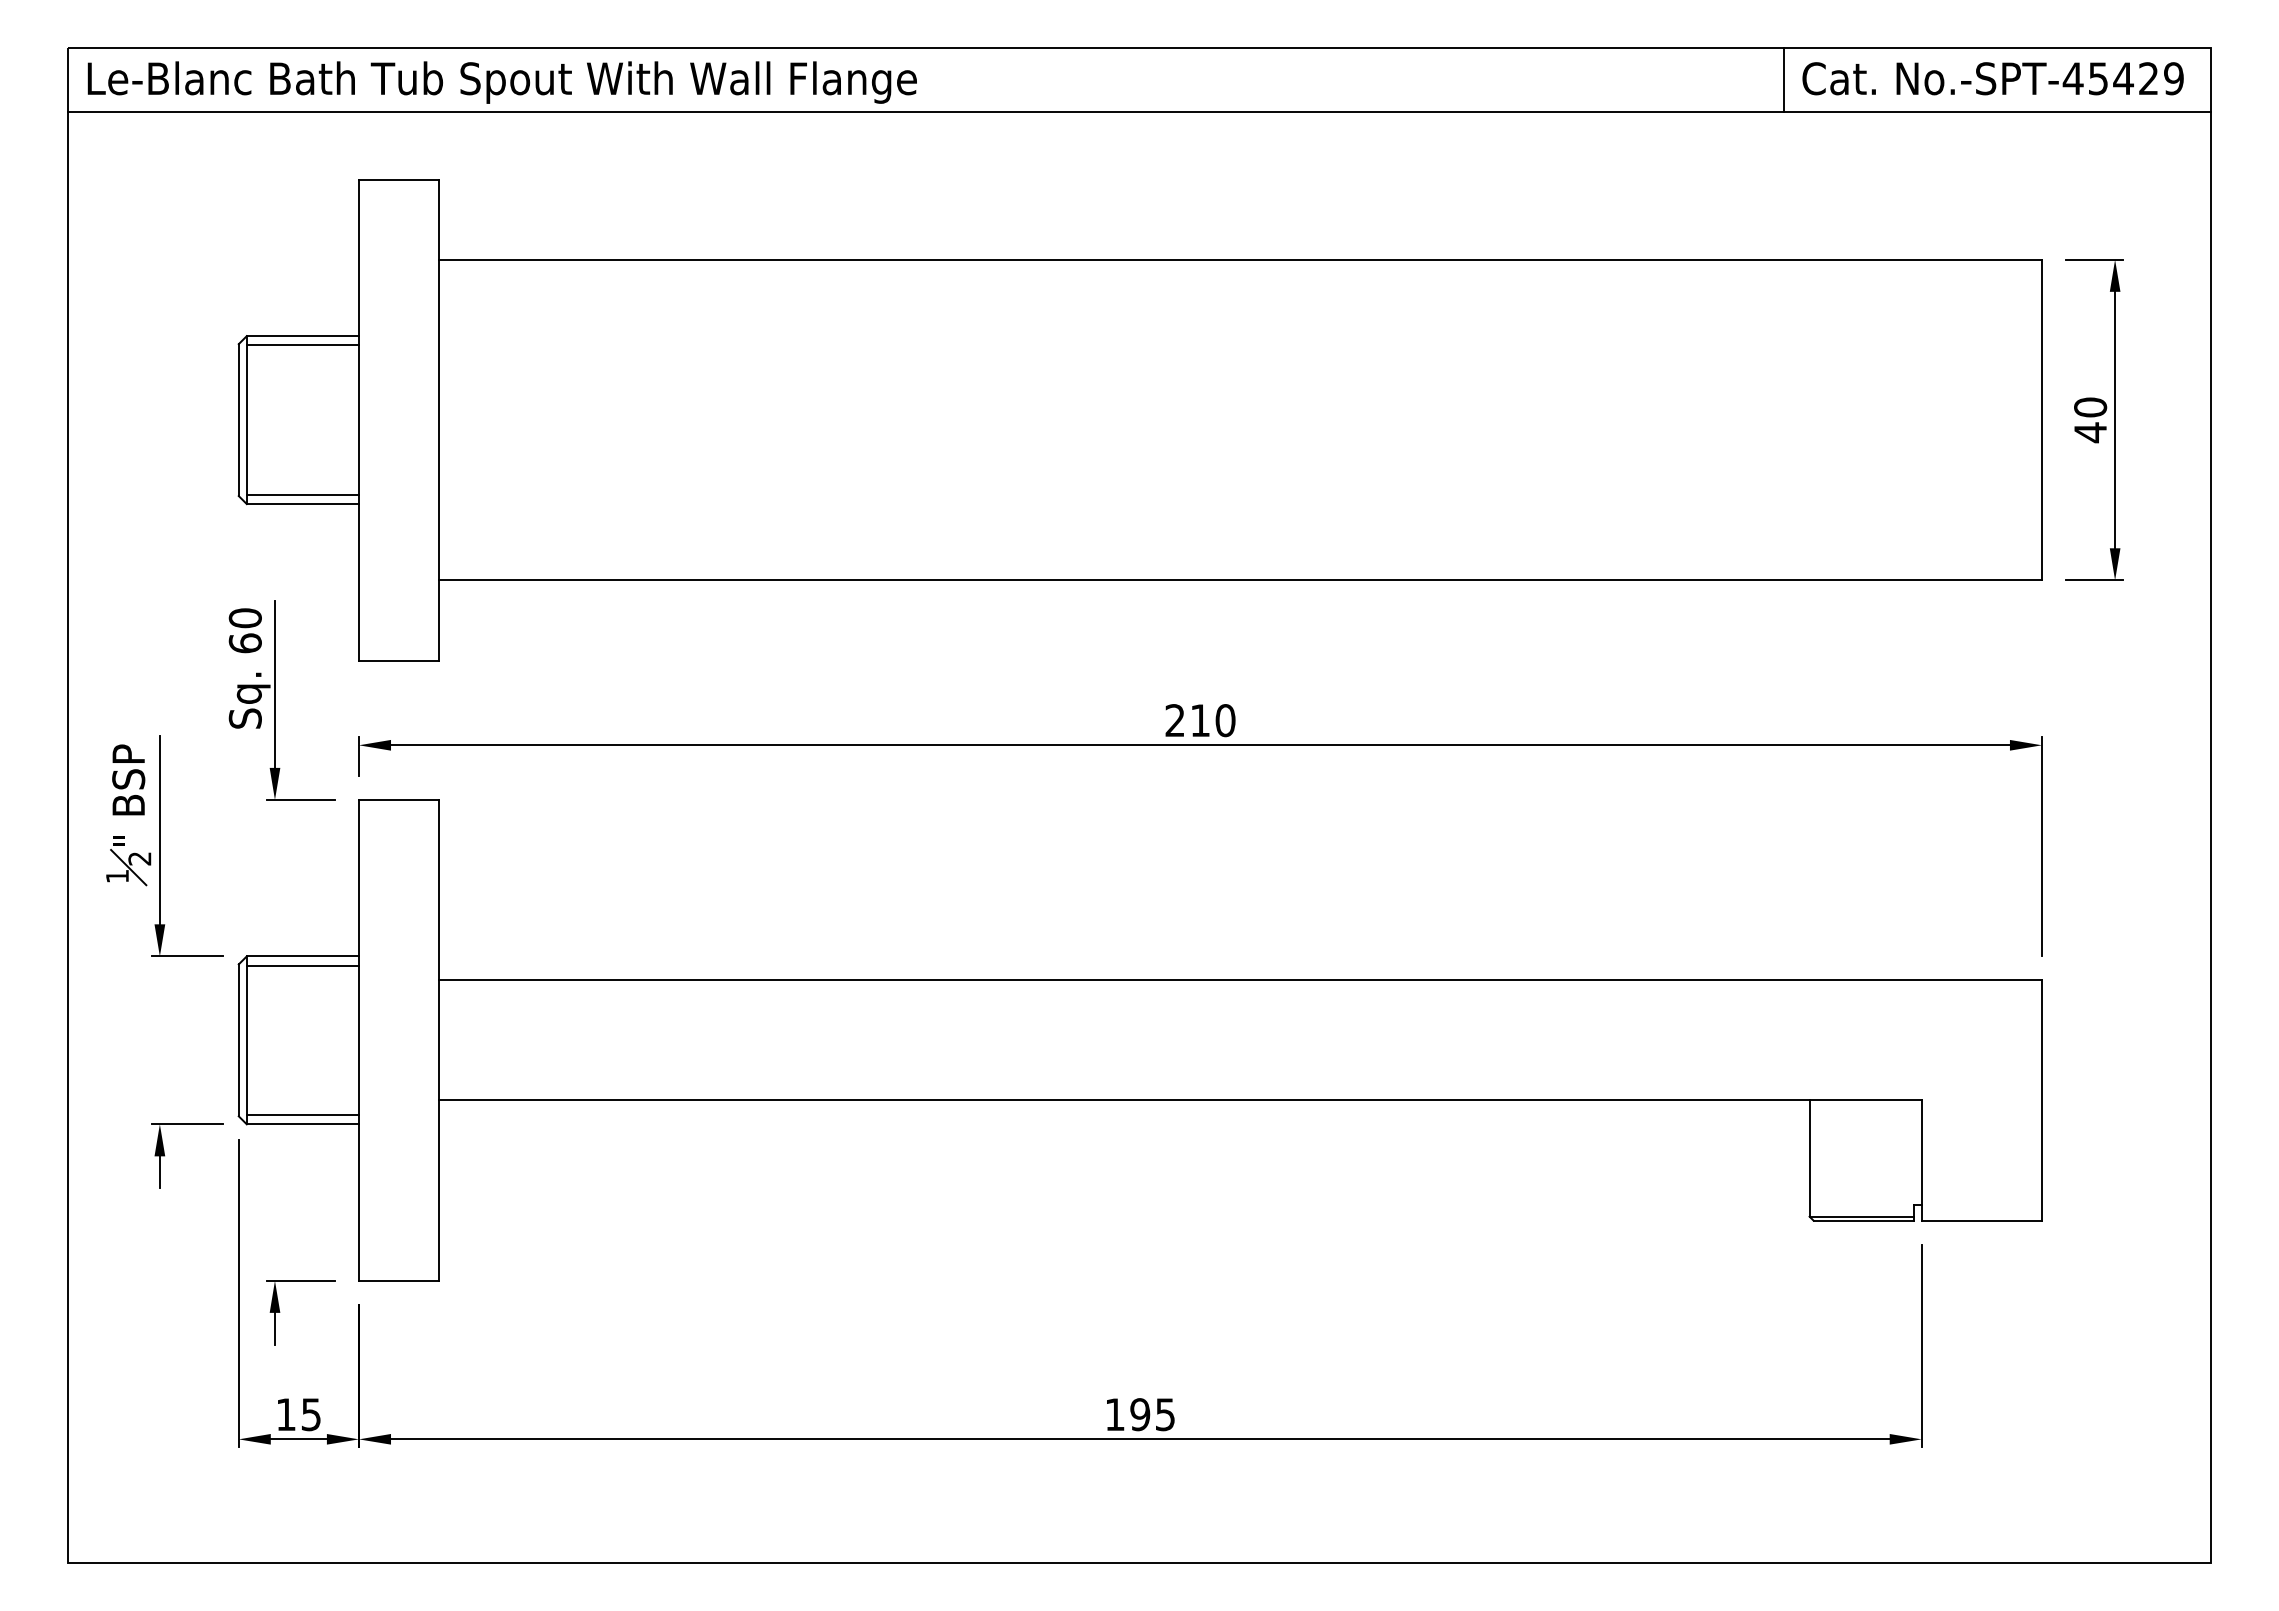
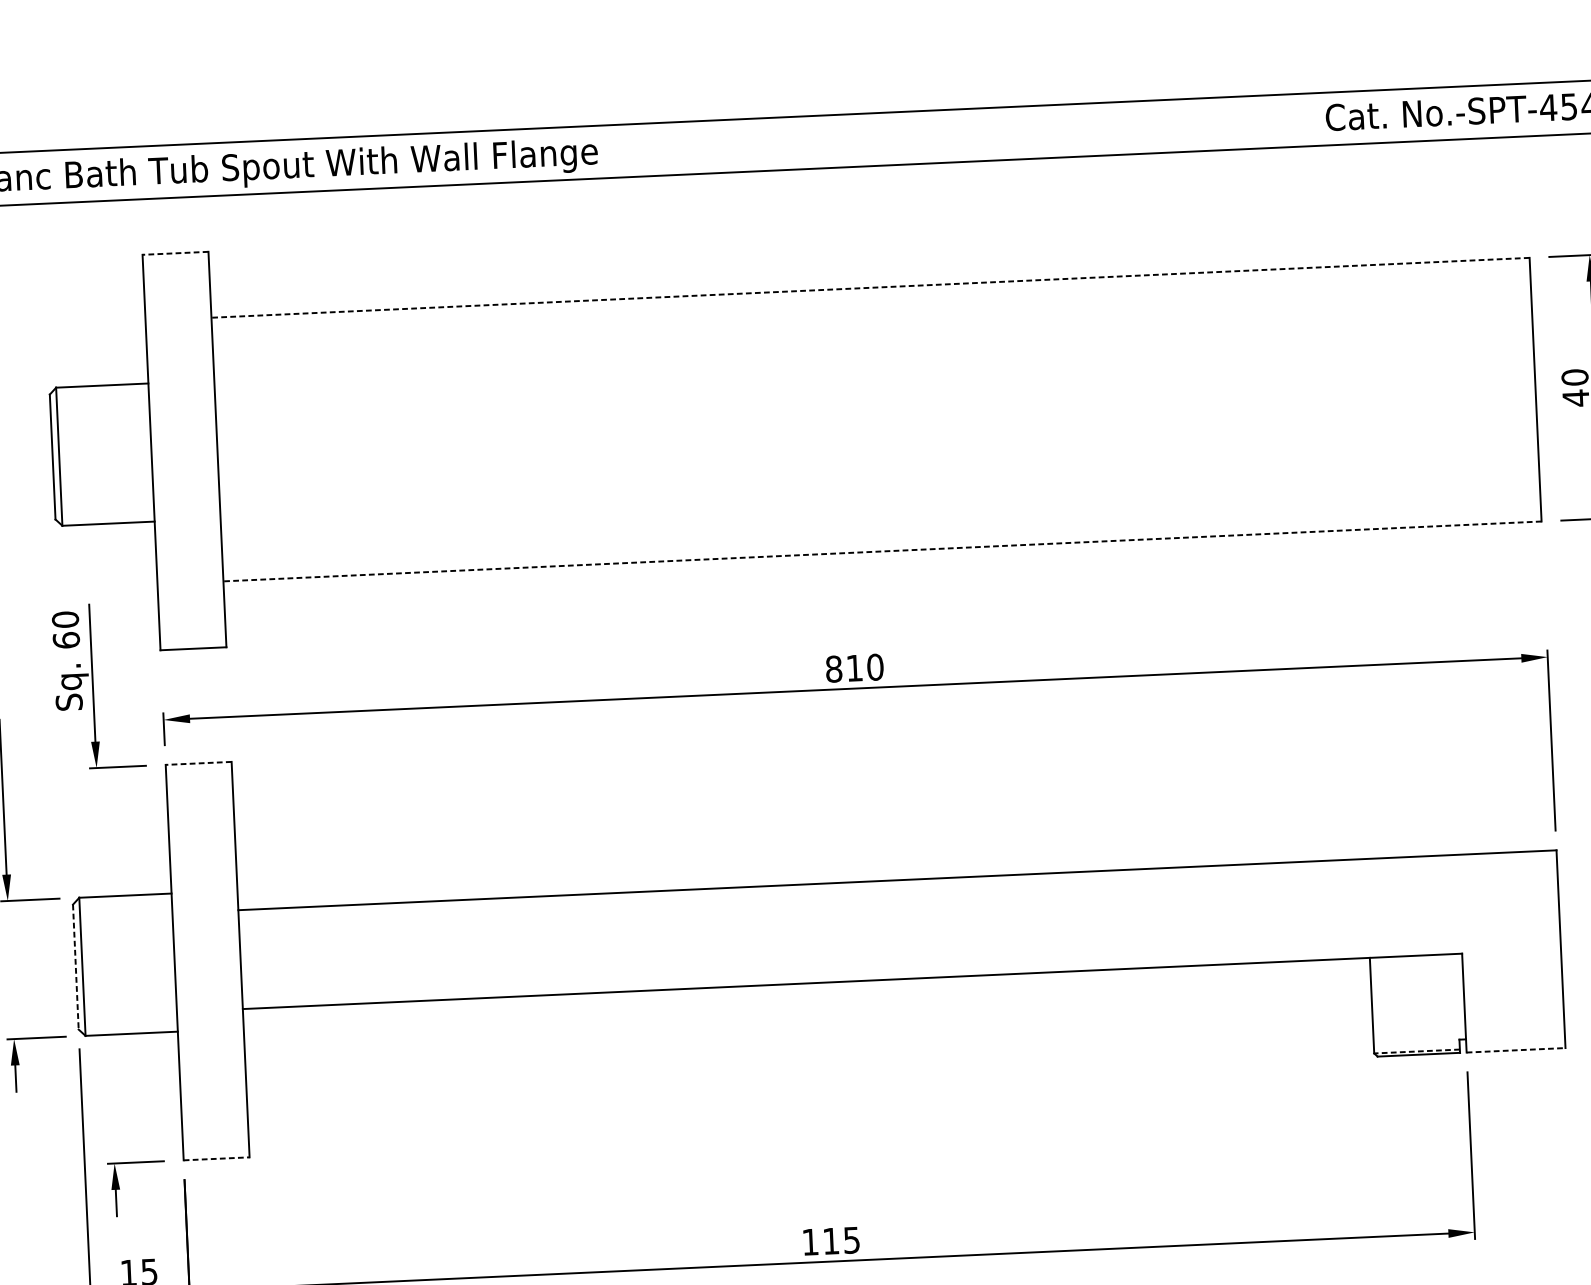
line: (1783, 80) -> (1310, 120), removed
line: (398, 179) -> (175, 253), solid -> dashed
line: (1240, 259) -> (870, 287), solid -> dashed
line: (302, 345) -> (102, 393), removed
line: (302, 494) -> (107, 515), removed
line: (1240, 580) -> (882, 551), solid -> dashed
text: (1175, 720) -> (834, 669), 210 -> 810
line: (398, 799) -> (198, 763), solid -> dashed
line: (302, 965) -> (125, 903), removed
line: (238, 1040) -> (75, 967), solid -> dashed
line: (302, 1115) -> (131, 1026), removed
line: (1861, 1216) -> (1416, 1051), solid -> dashed
line: (1982, 1220) -> (1516, 1050), solid -> dashed
line: (399, 1280) -> (216, 1158), solid -> dashed
text: (1140, 1414) -> (831, 1241), 195 -> 115

